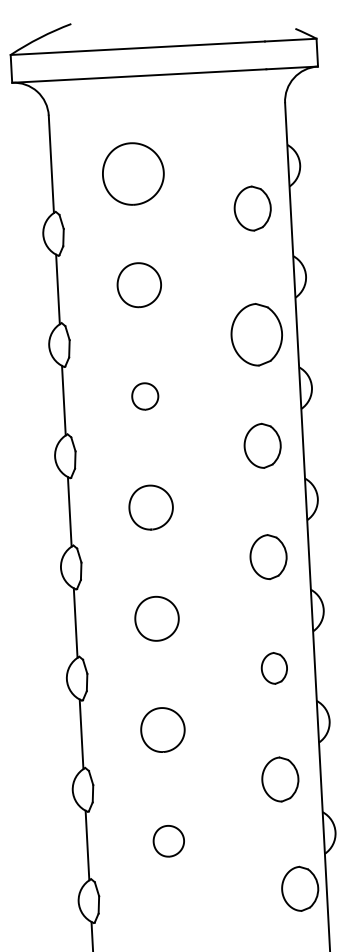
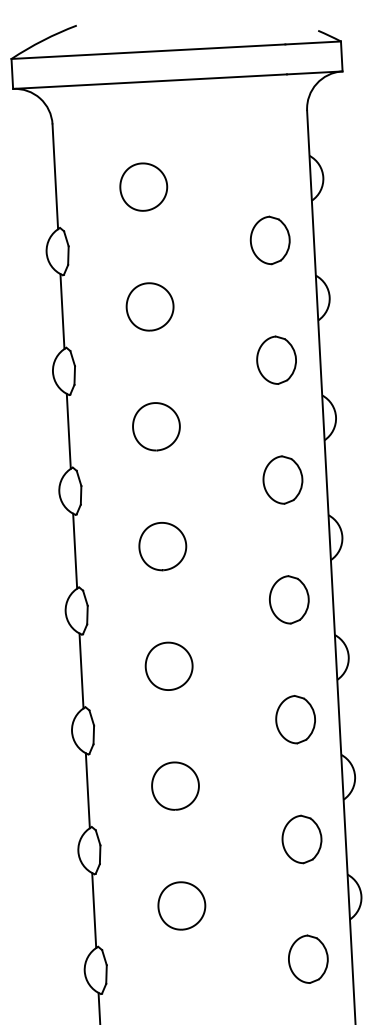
part: (133, 173) -> (143, 186), size x0.71
part: (252, 208) -> (269, 240), moved
part: (256, 333) -> (276, 359), size x0.71
part: (145, 396) -> (156, 426), size x1.67
part: (274, 668) -> (295, 719), size x1.43
part: (168, 840) -> (181, 905), size x1.43
part: (300, 888) -> (308, 958), moved

